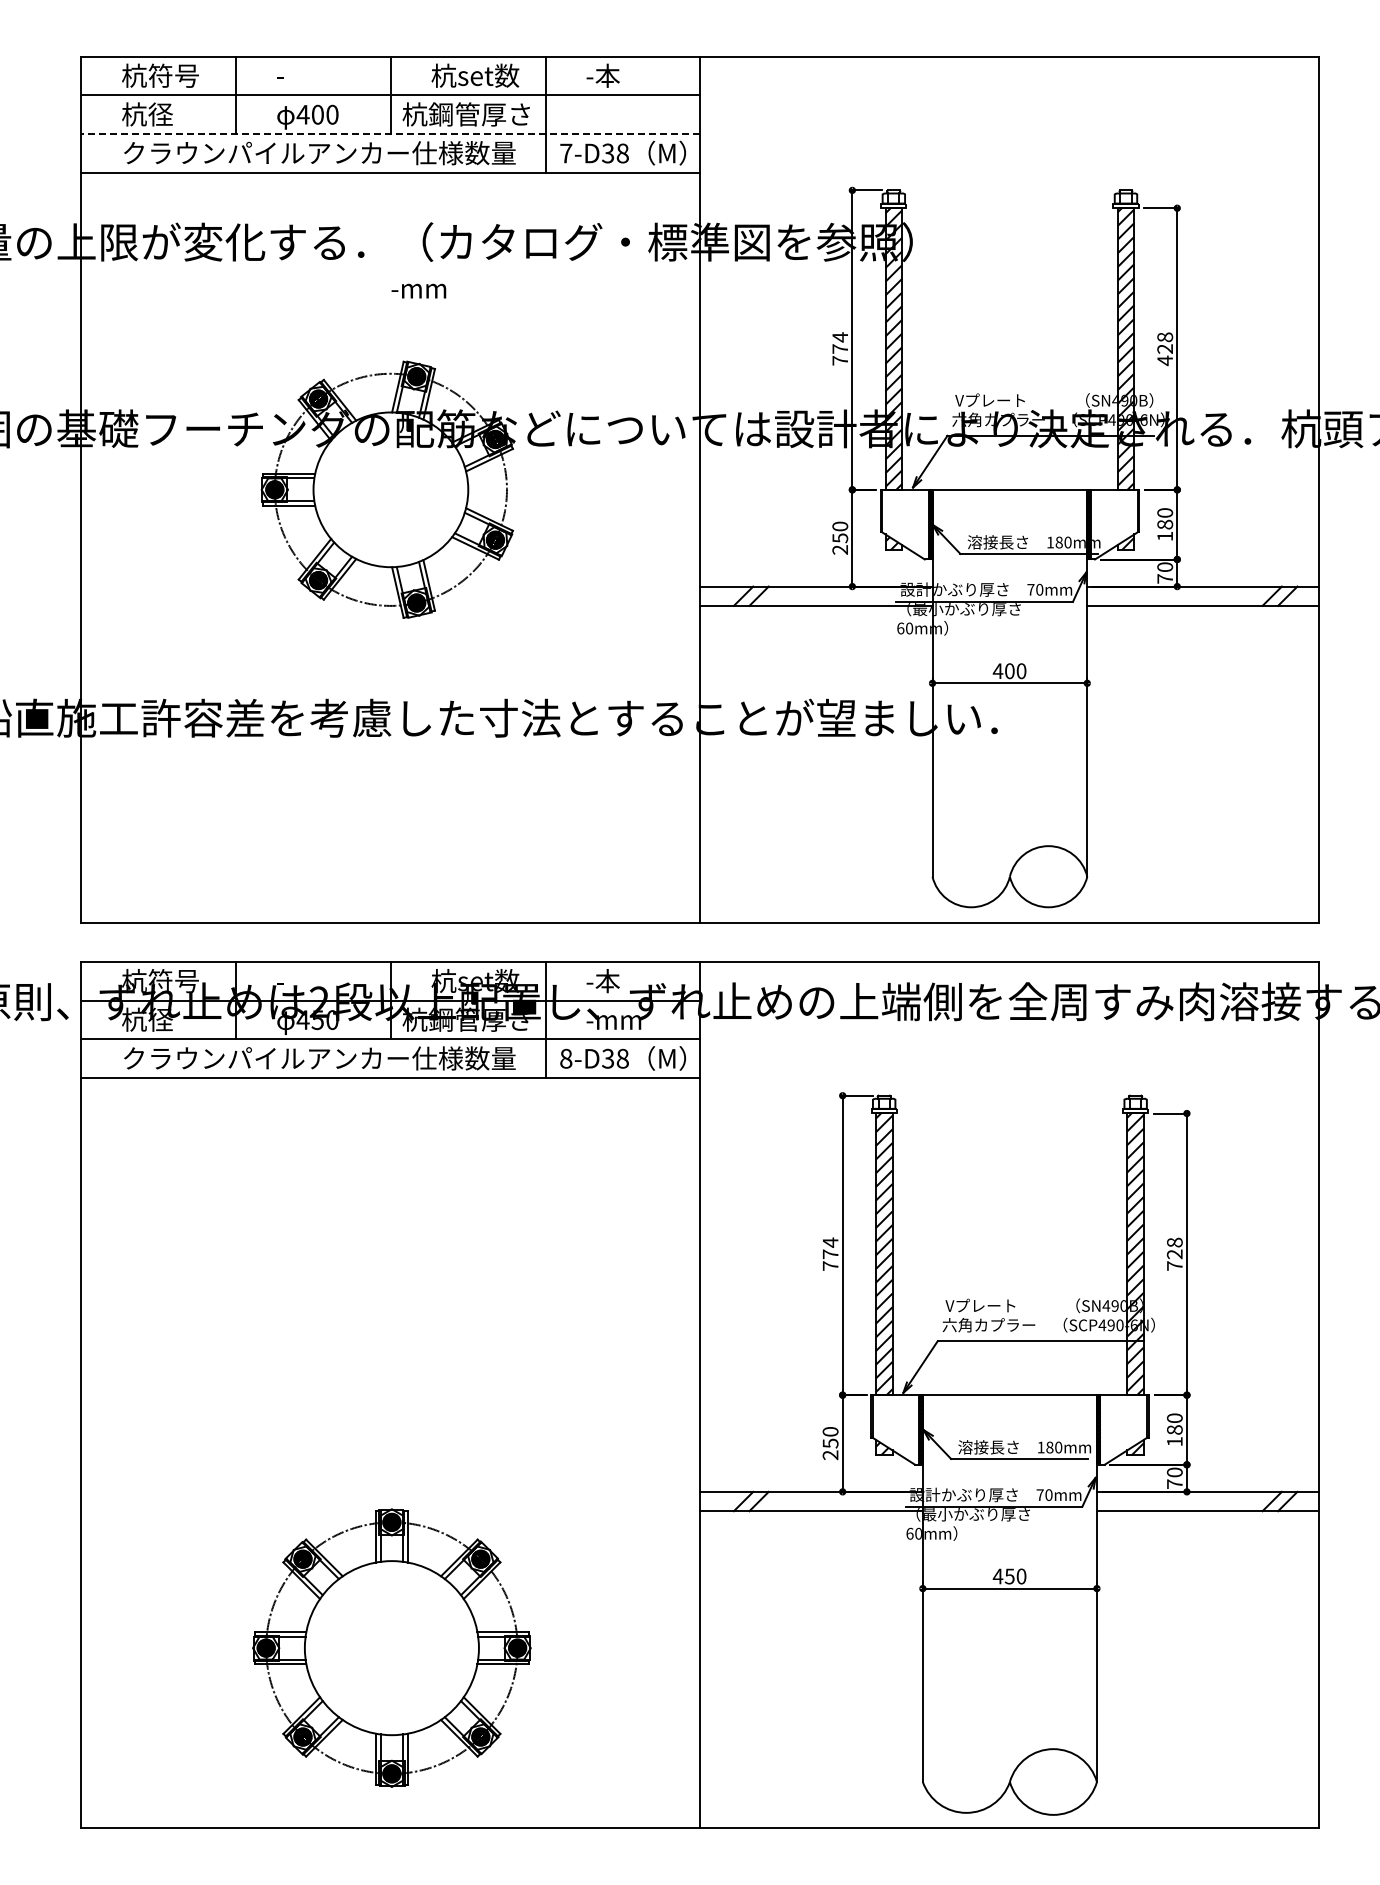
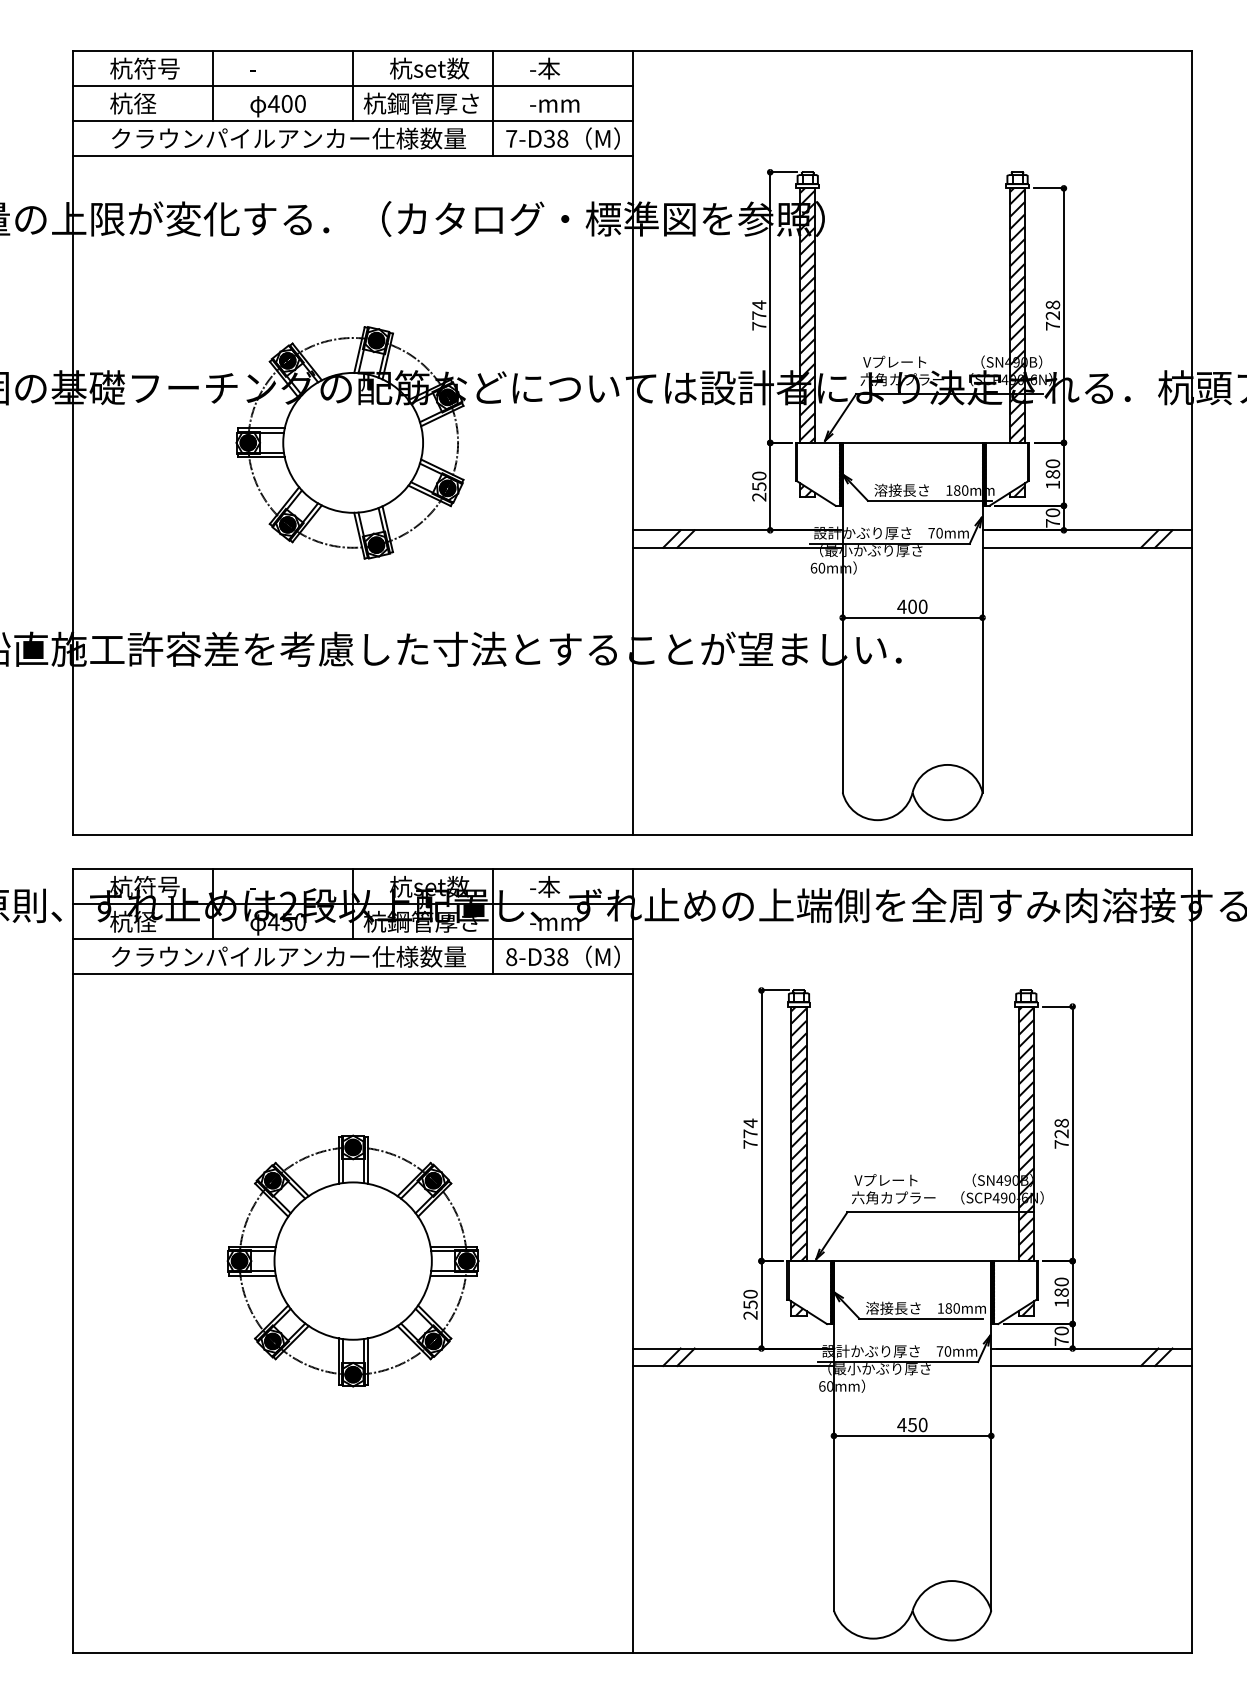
line: (390, 133) -> (352, 120), dashed -> solid
text: (418, 290) -> (554, 105), moved
text: (1164, 360) -> (1052, 325), 428 -> 728
part: (391, 1647) -> (352, 1260), moved

